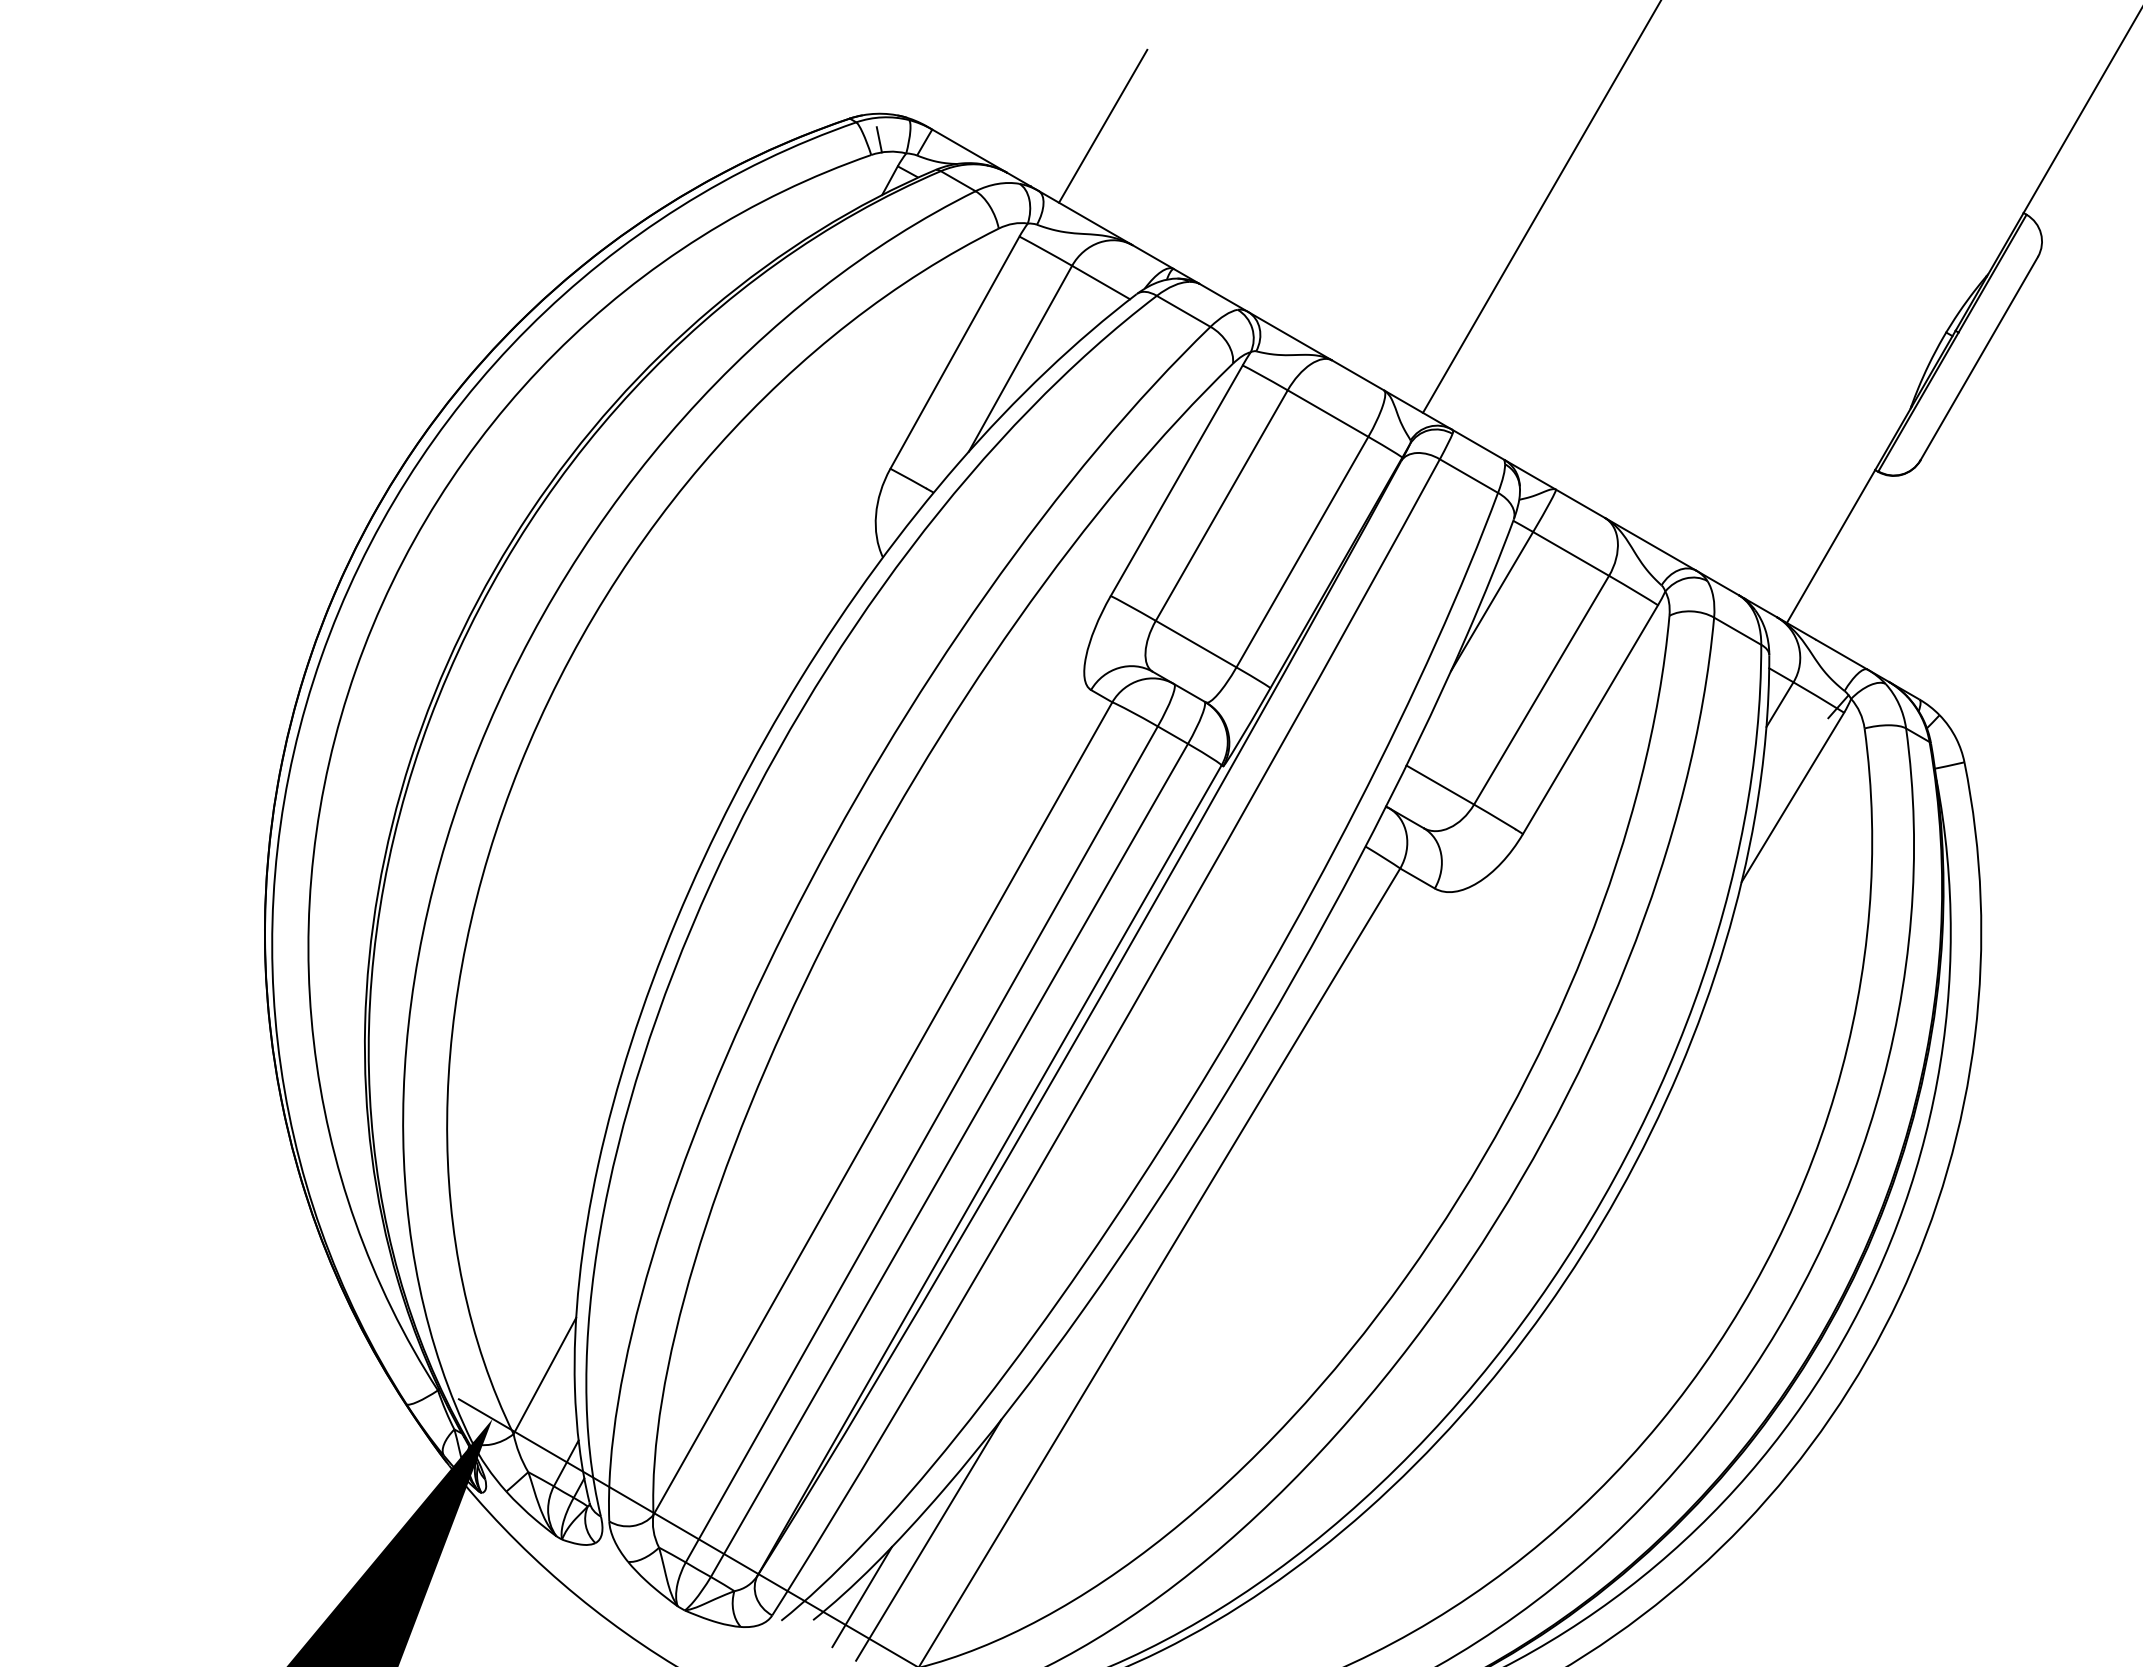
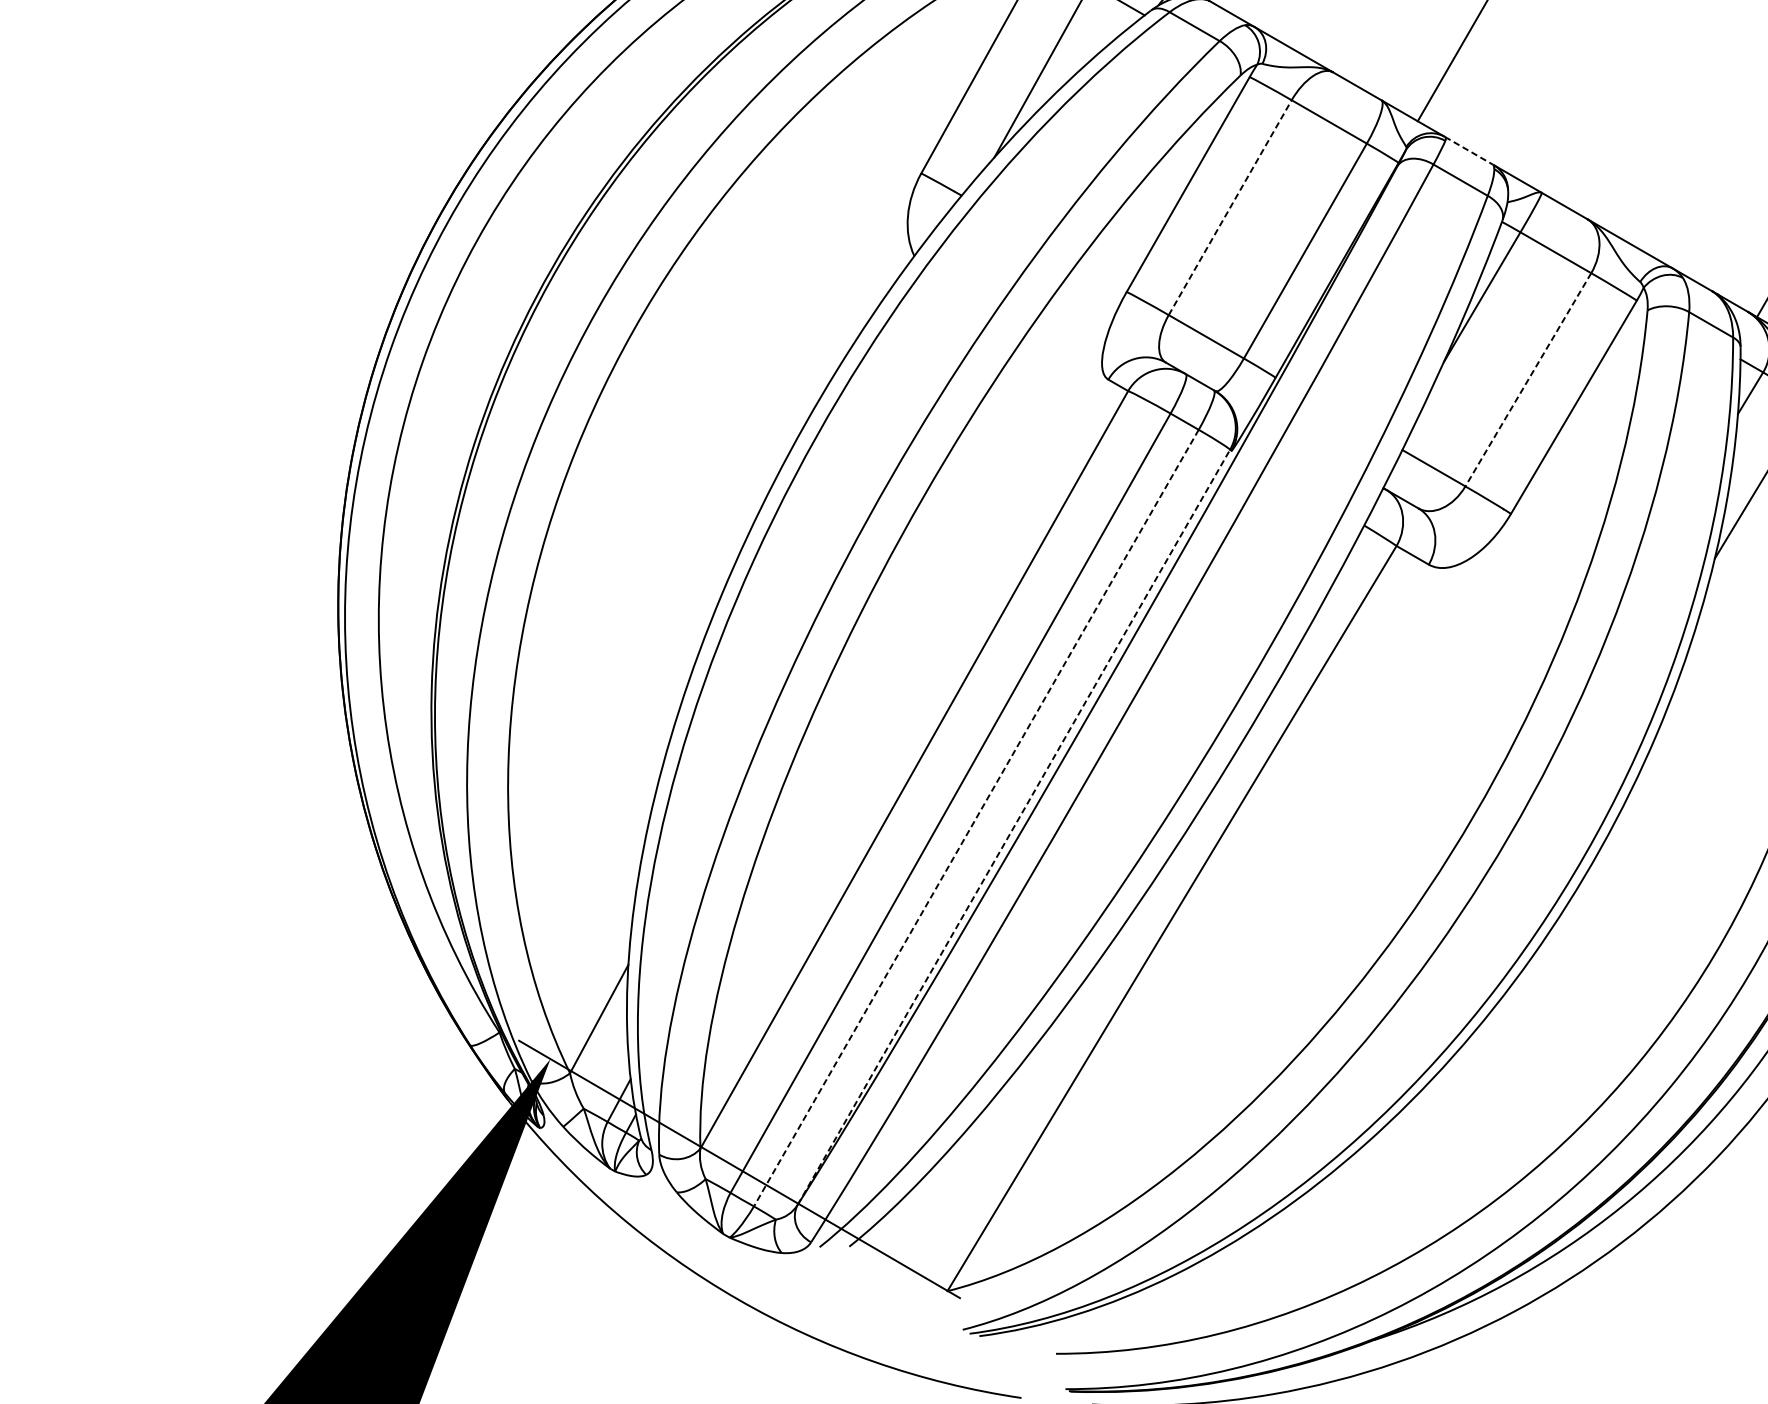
line: (1478, 444) -> (1469, 150), solid -> dashed
line: (1221, 505) -> (1229, 207), solid -> dashed
line: (1541, 690) -> (1528, 380), solid -> dashed
line: (949, 1160) -> (976, 818), solid -> dashed
line: (989, 1170) -> (1013, 827), solid -> dashed
line: (928, 1539) -> (956, 1171), removed
line: (861, 1597) -> (894, 1225), removed

